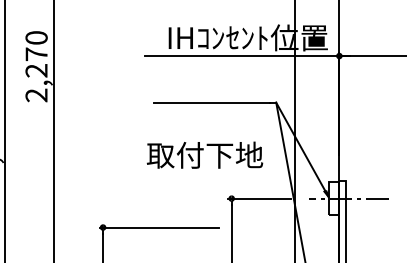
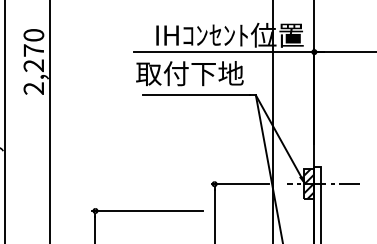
text: (204, 154) -> (189, 72), moved
hatch: (333, 198) -> (308, 184), added

